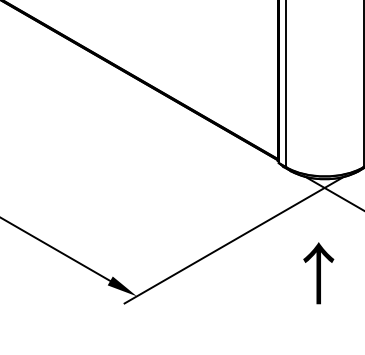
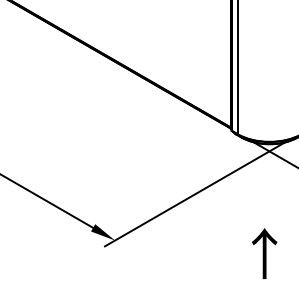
text: (318, 273) -> (264, 253), moved

